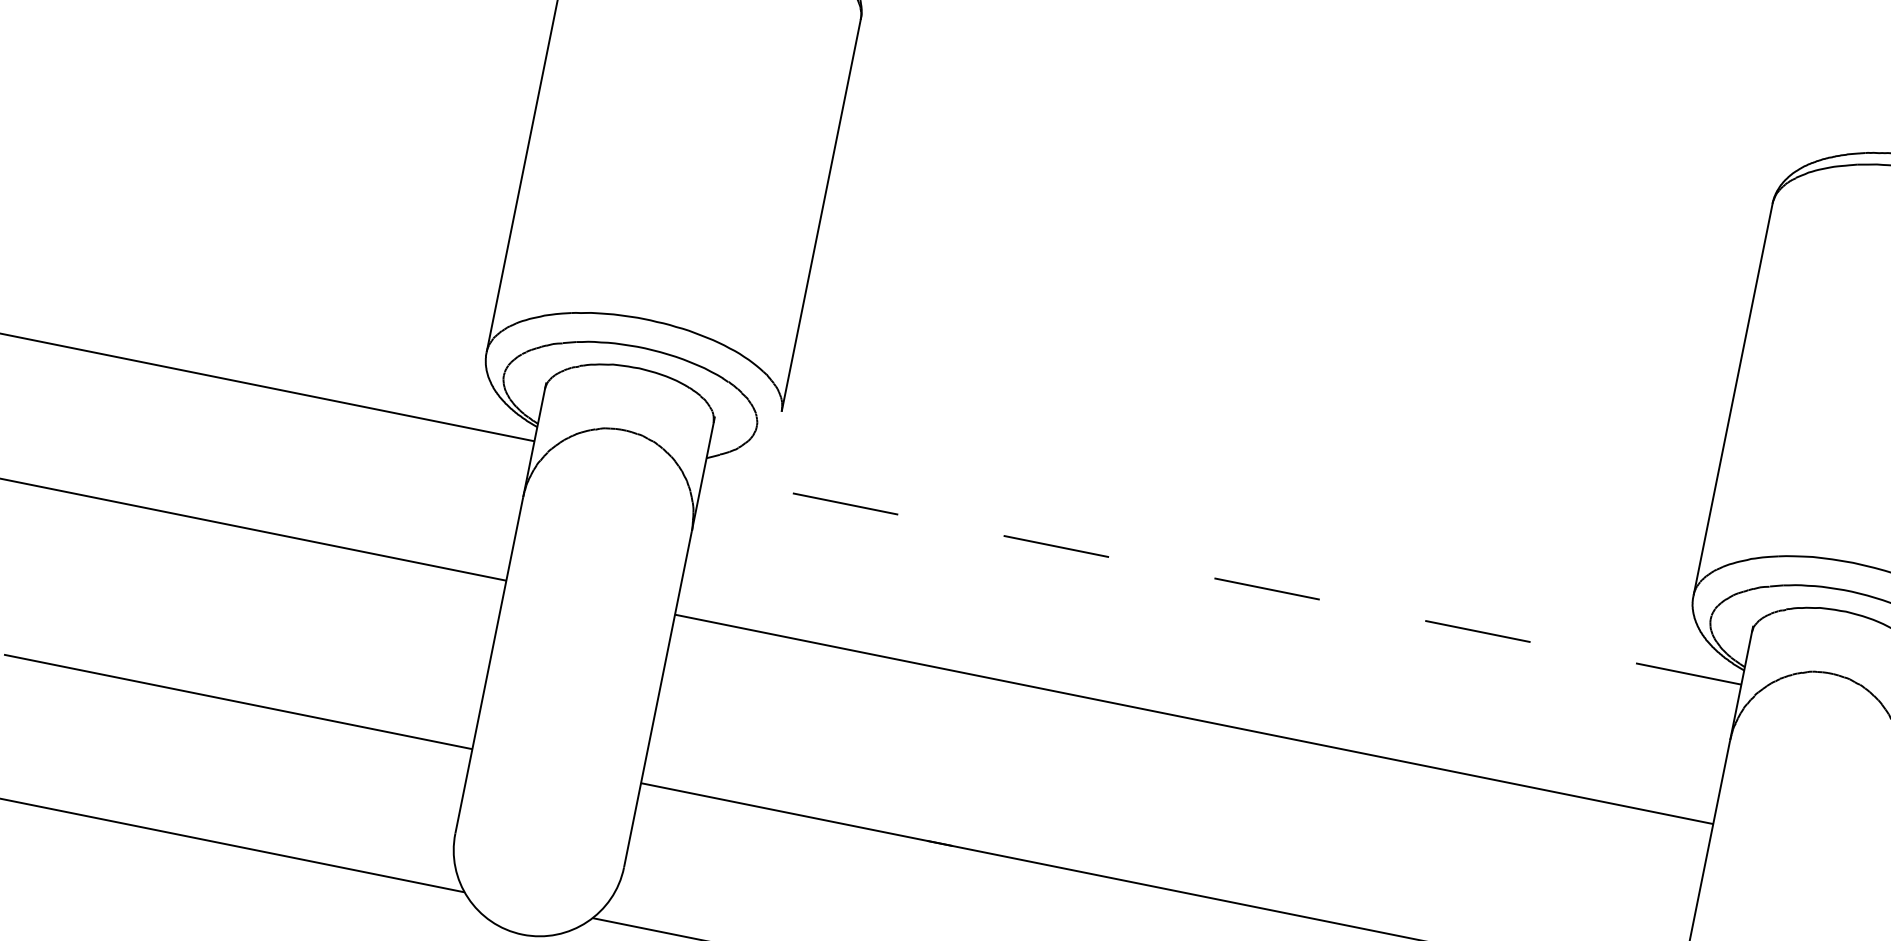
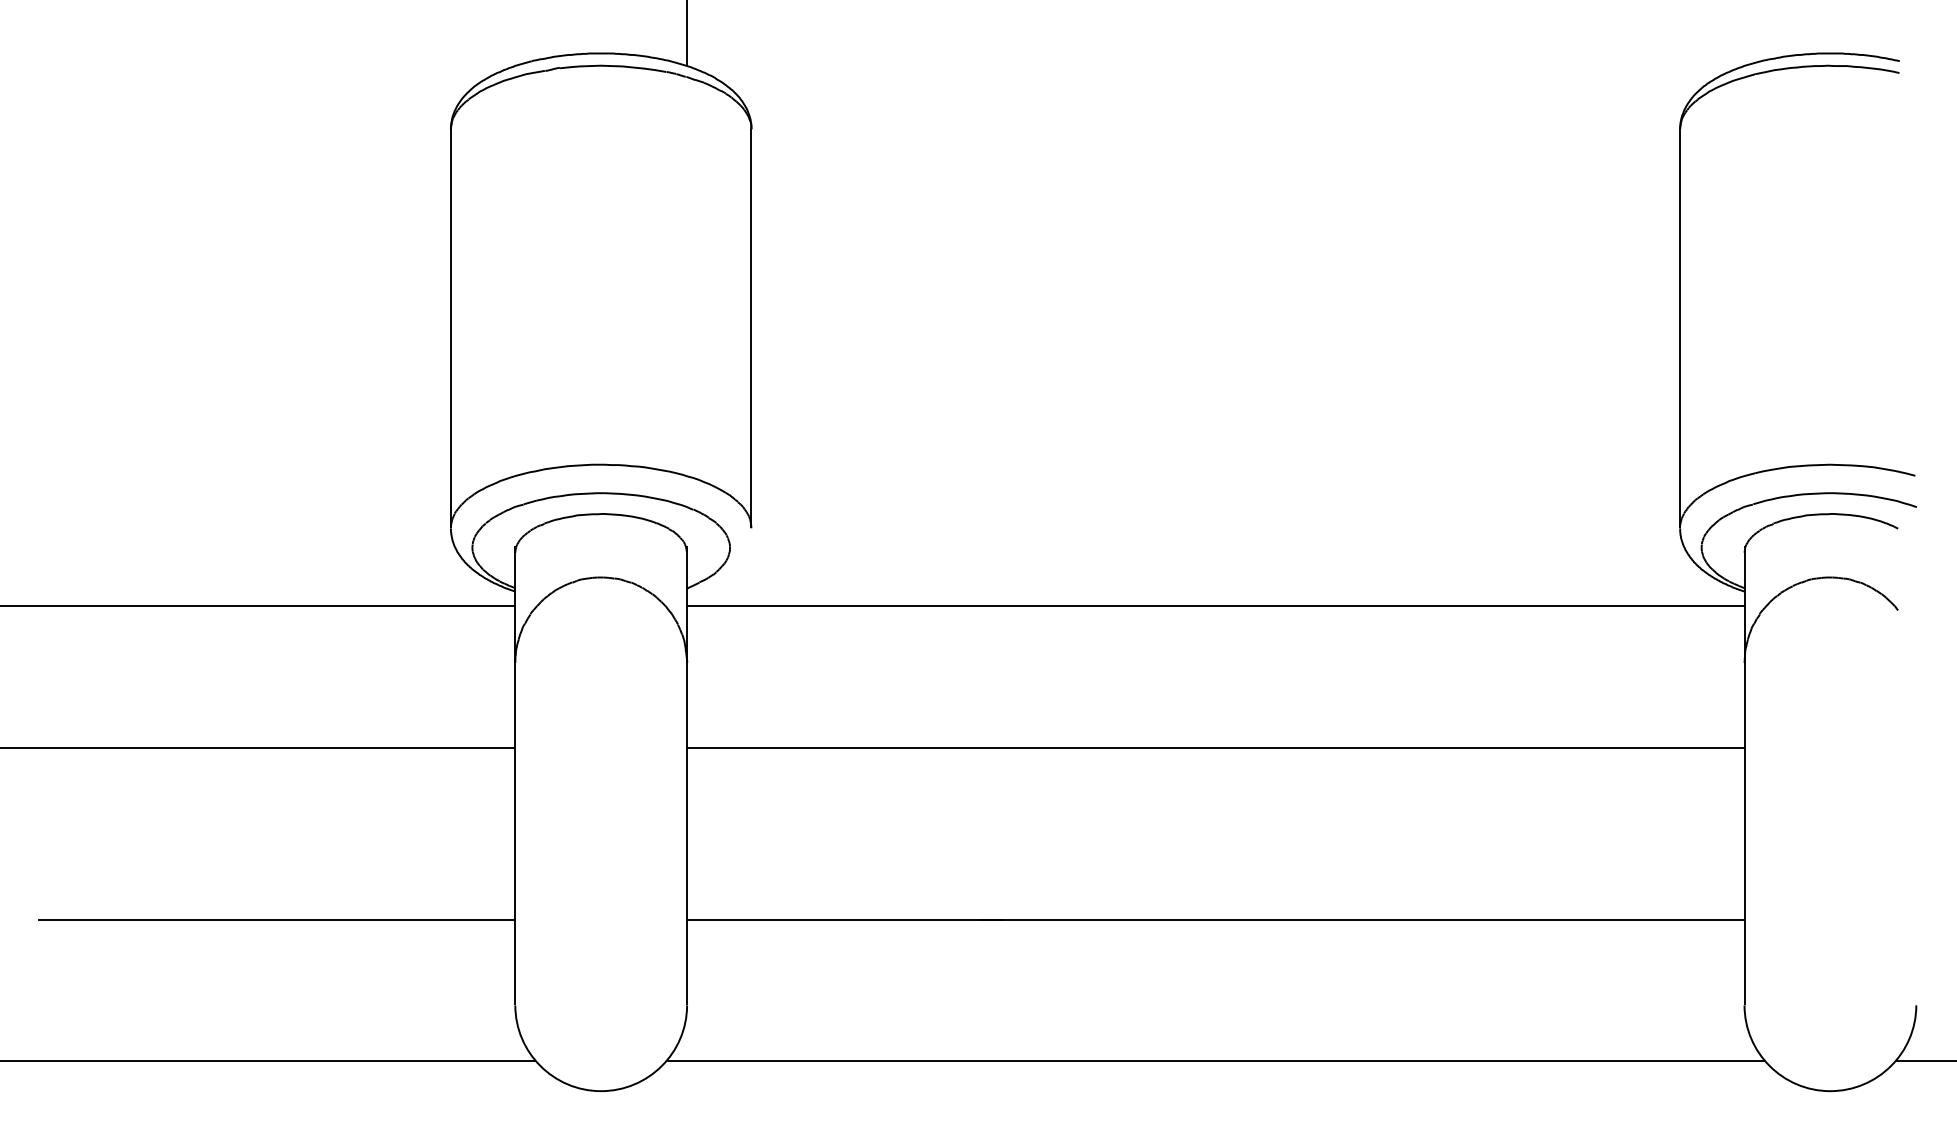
line: (1222, 579) -> (1215, 605), dashed -> solid

